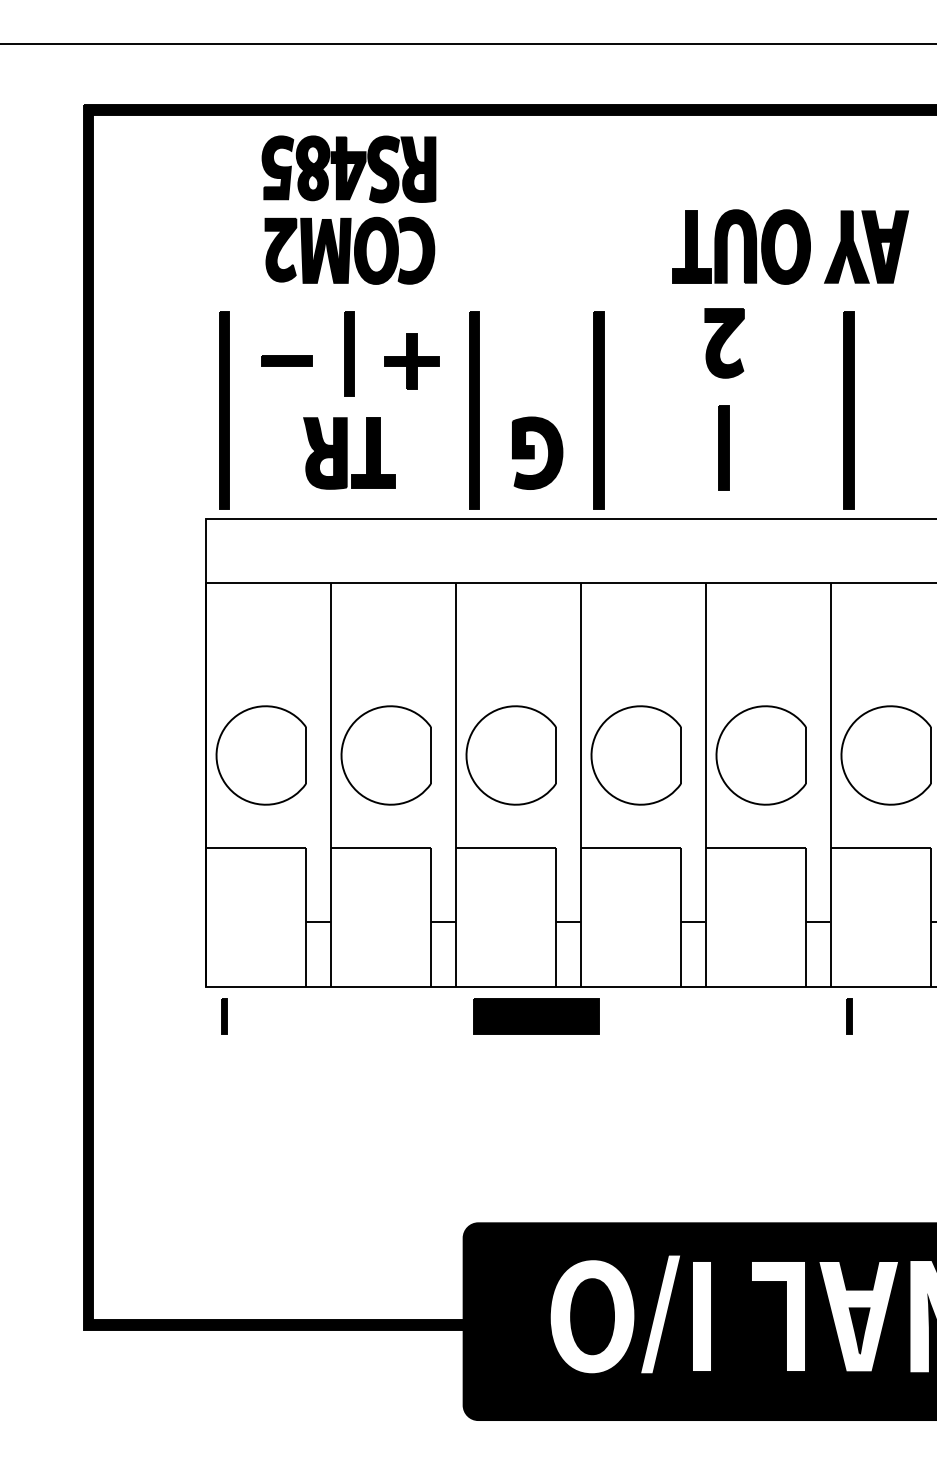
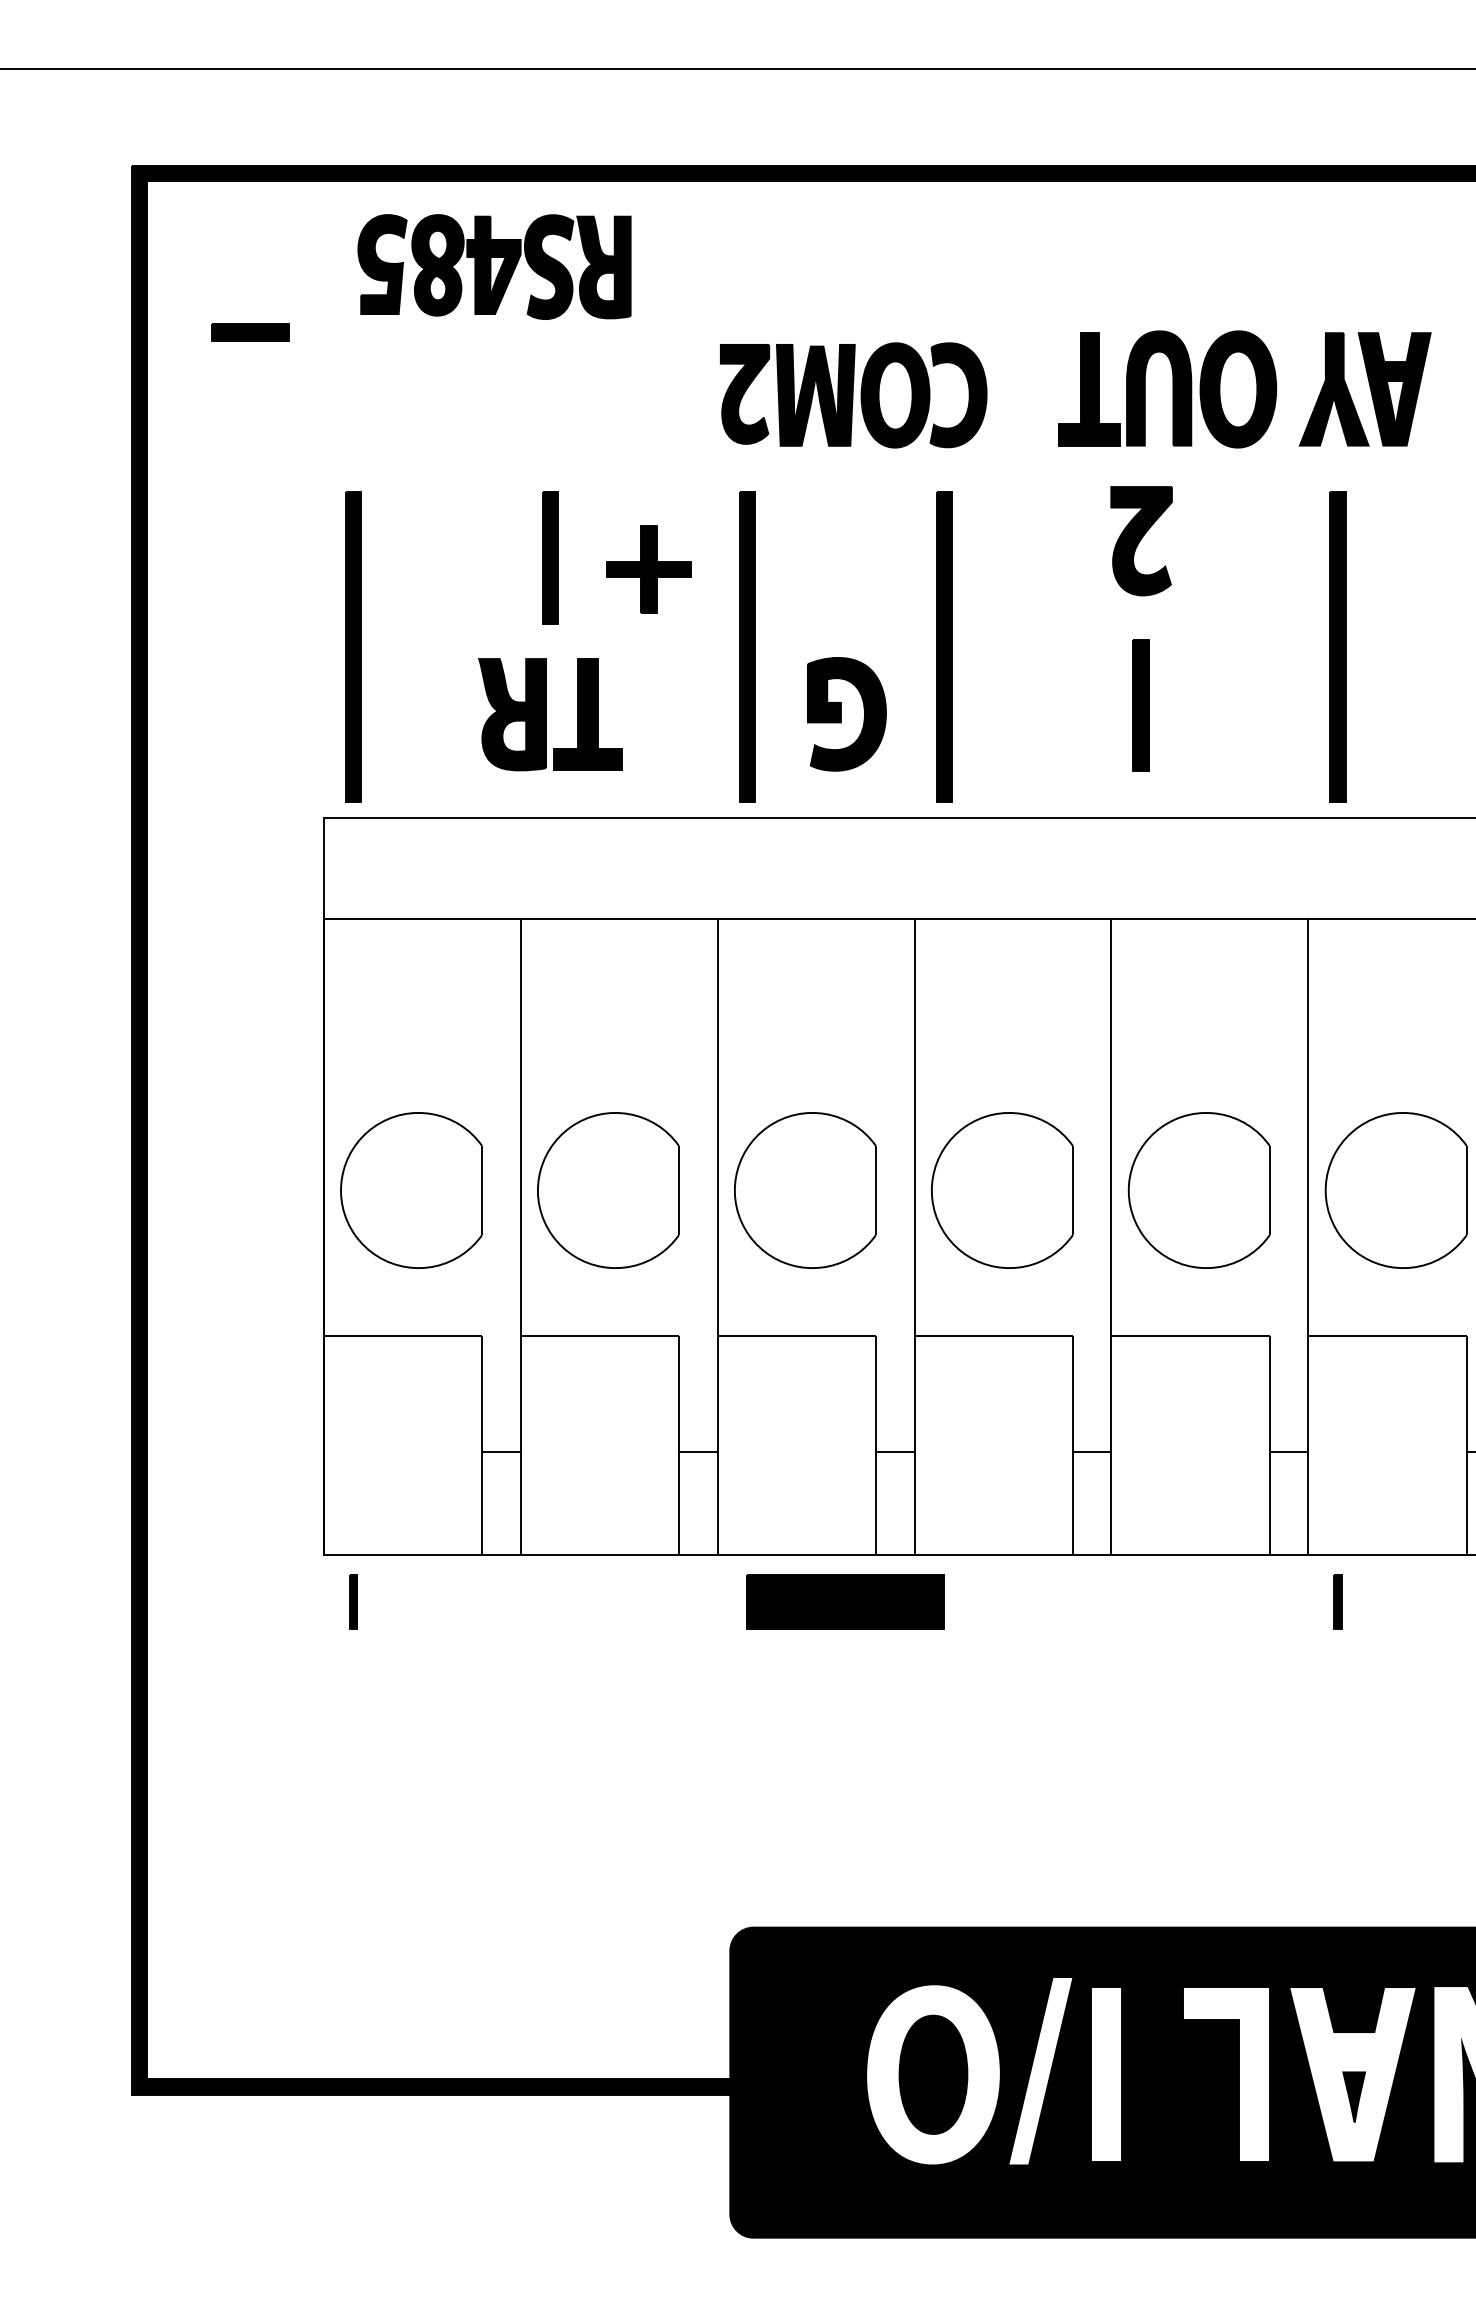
part: (348, 169) -> (493, 267), moved
part: (349, 250) -> (853, 394), moved
part: (286, 360) -> (249, 331), moved
part: (859, 1330) -> (1354, 2096), size x0.7

